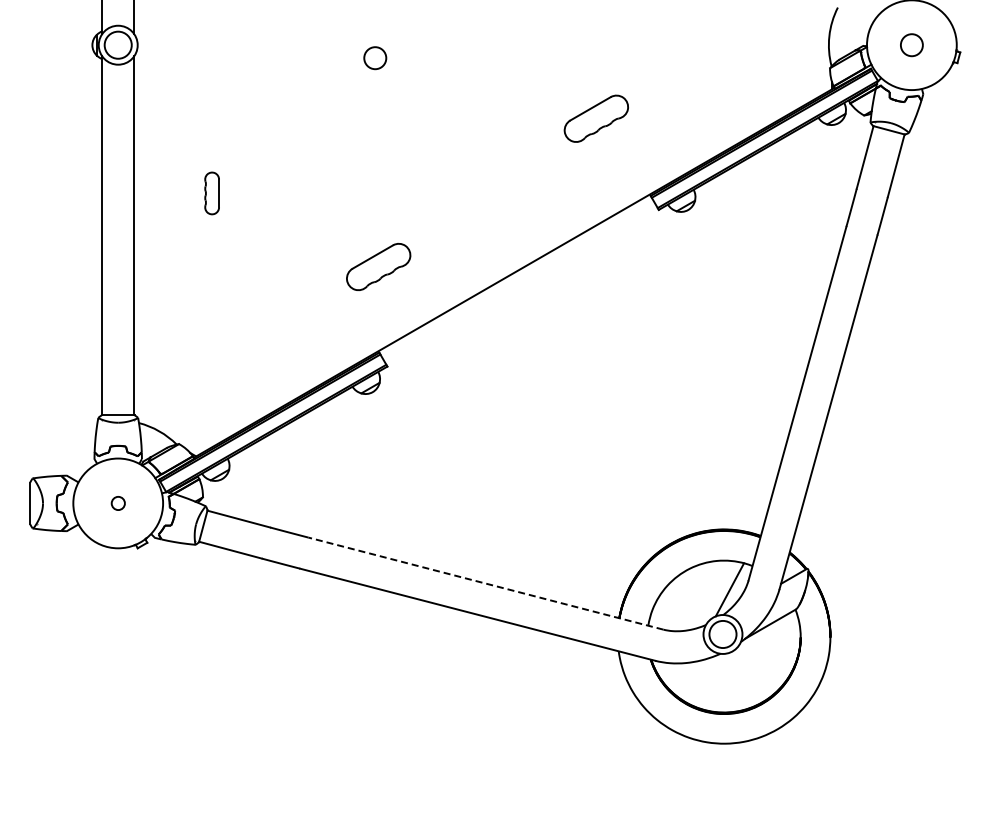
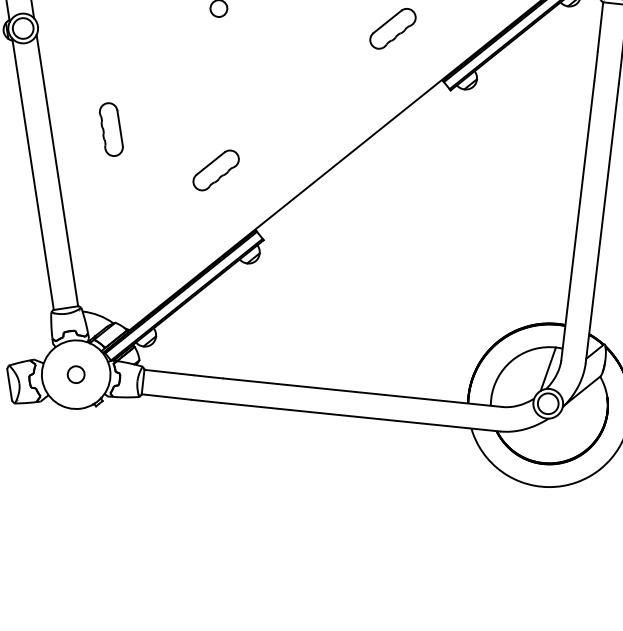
part: (211, 193) -> (110, 129), size x1.67
part: (378, 266) -> (215, 170), moved
circle: (118, 503) -> (76, 374), size x1.67
line: (485, 583) -> (362, 392), dashed -> solid

